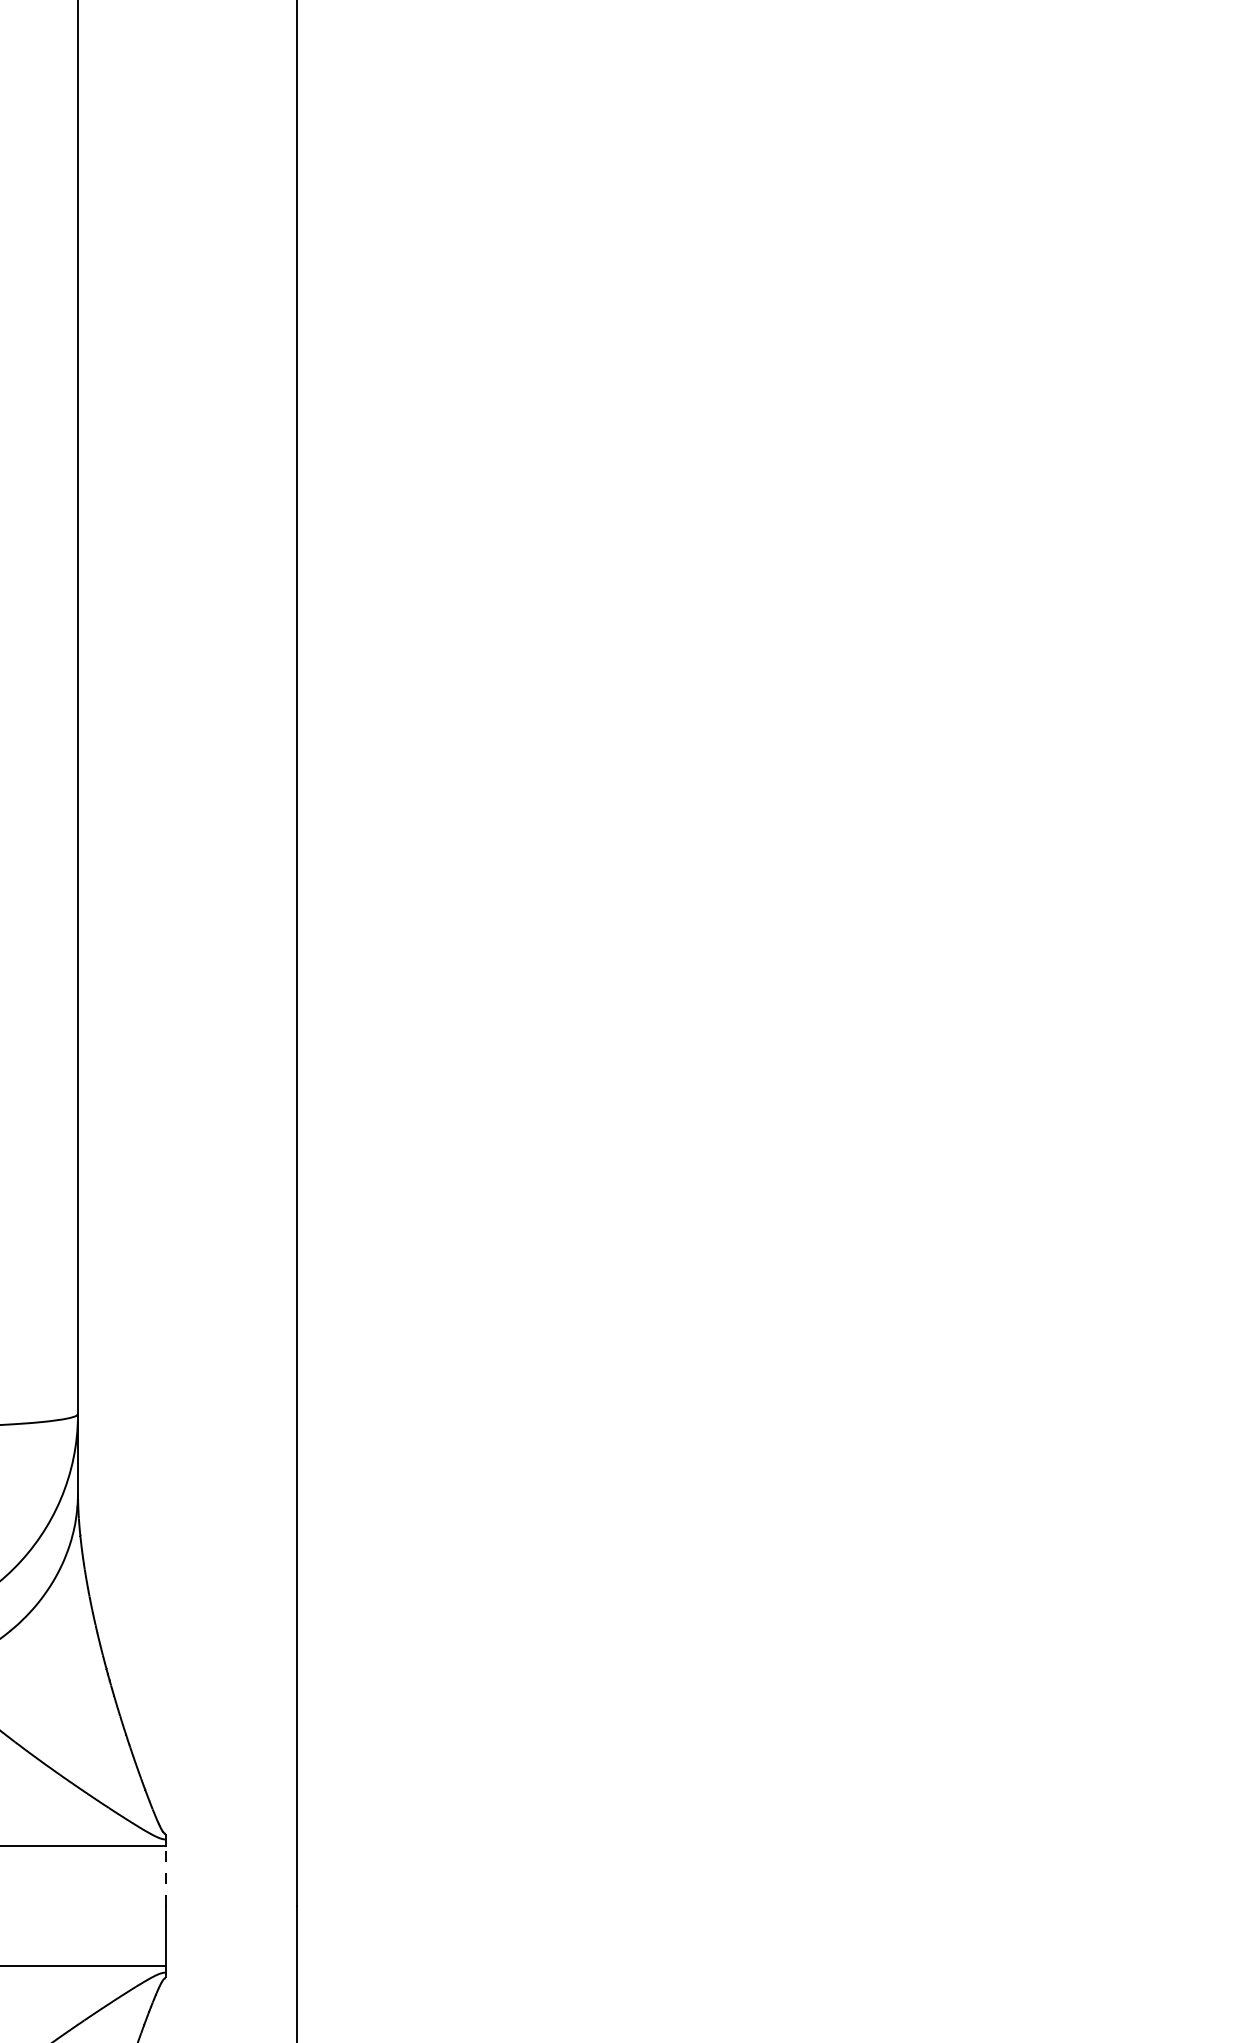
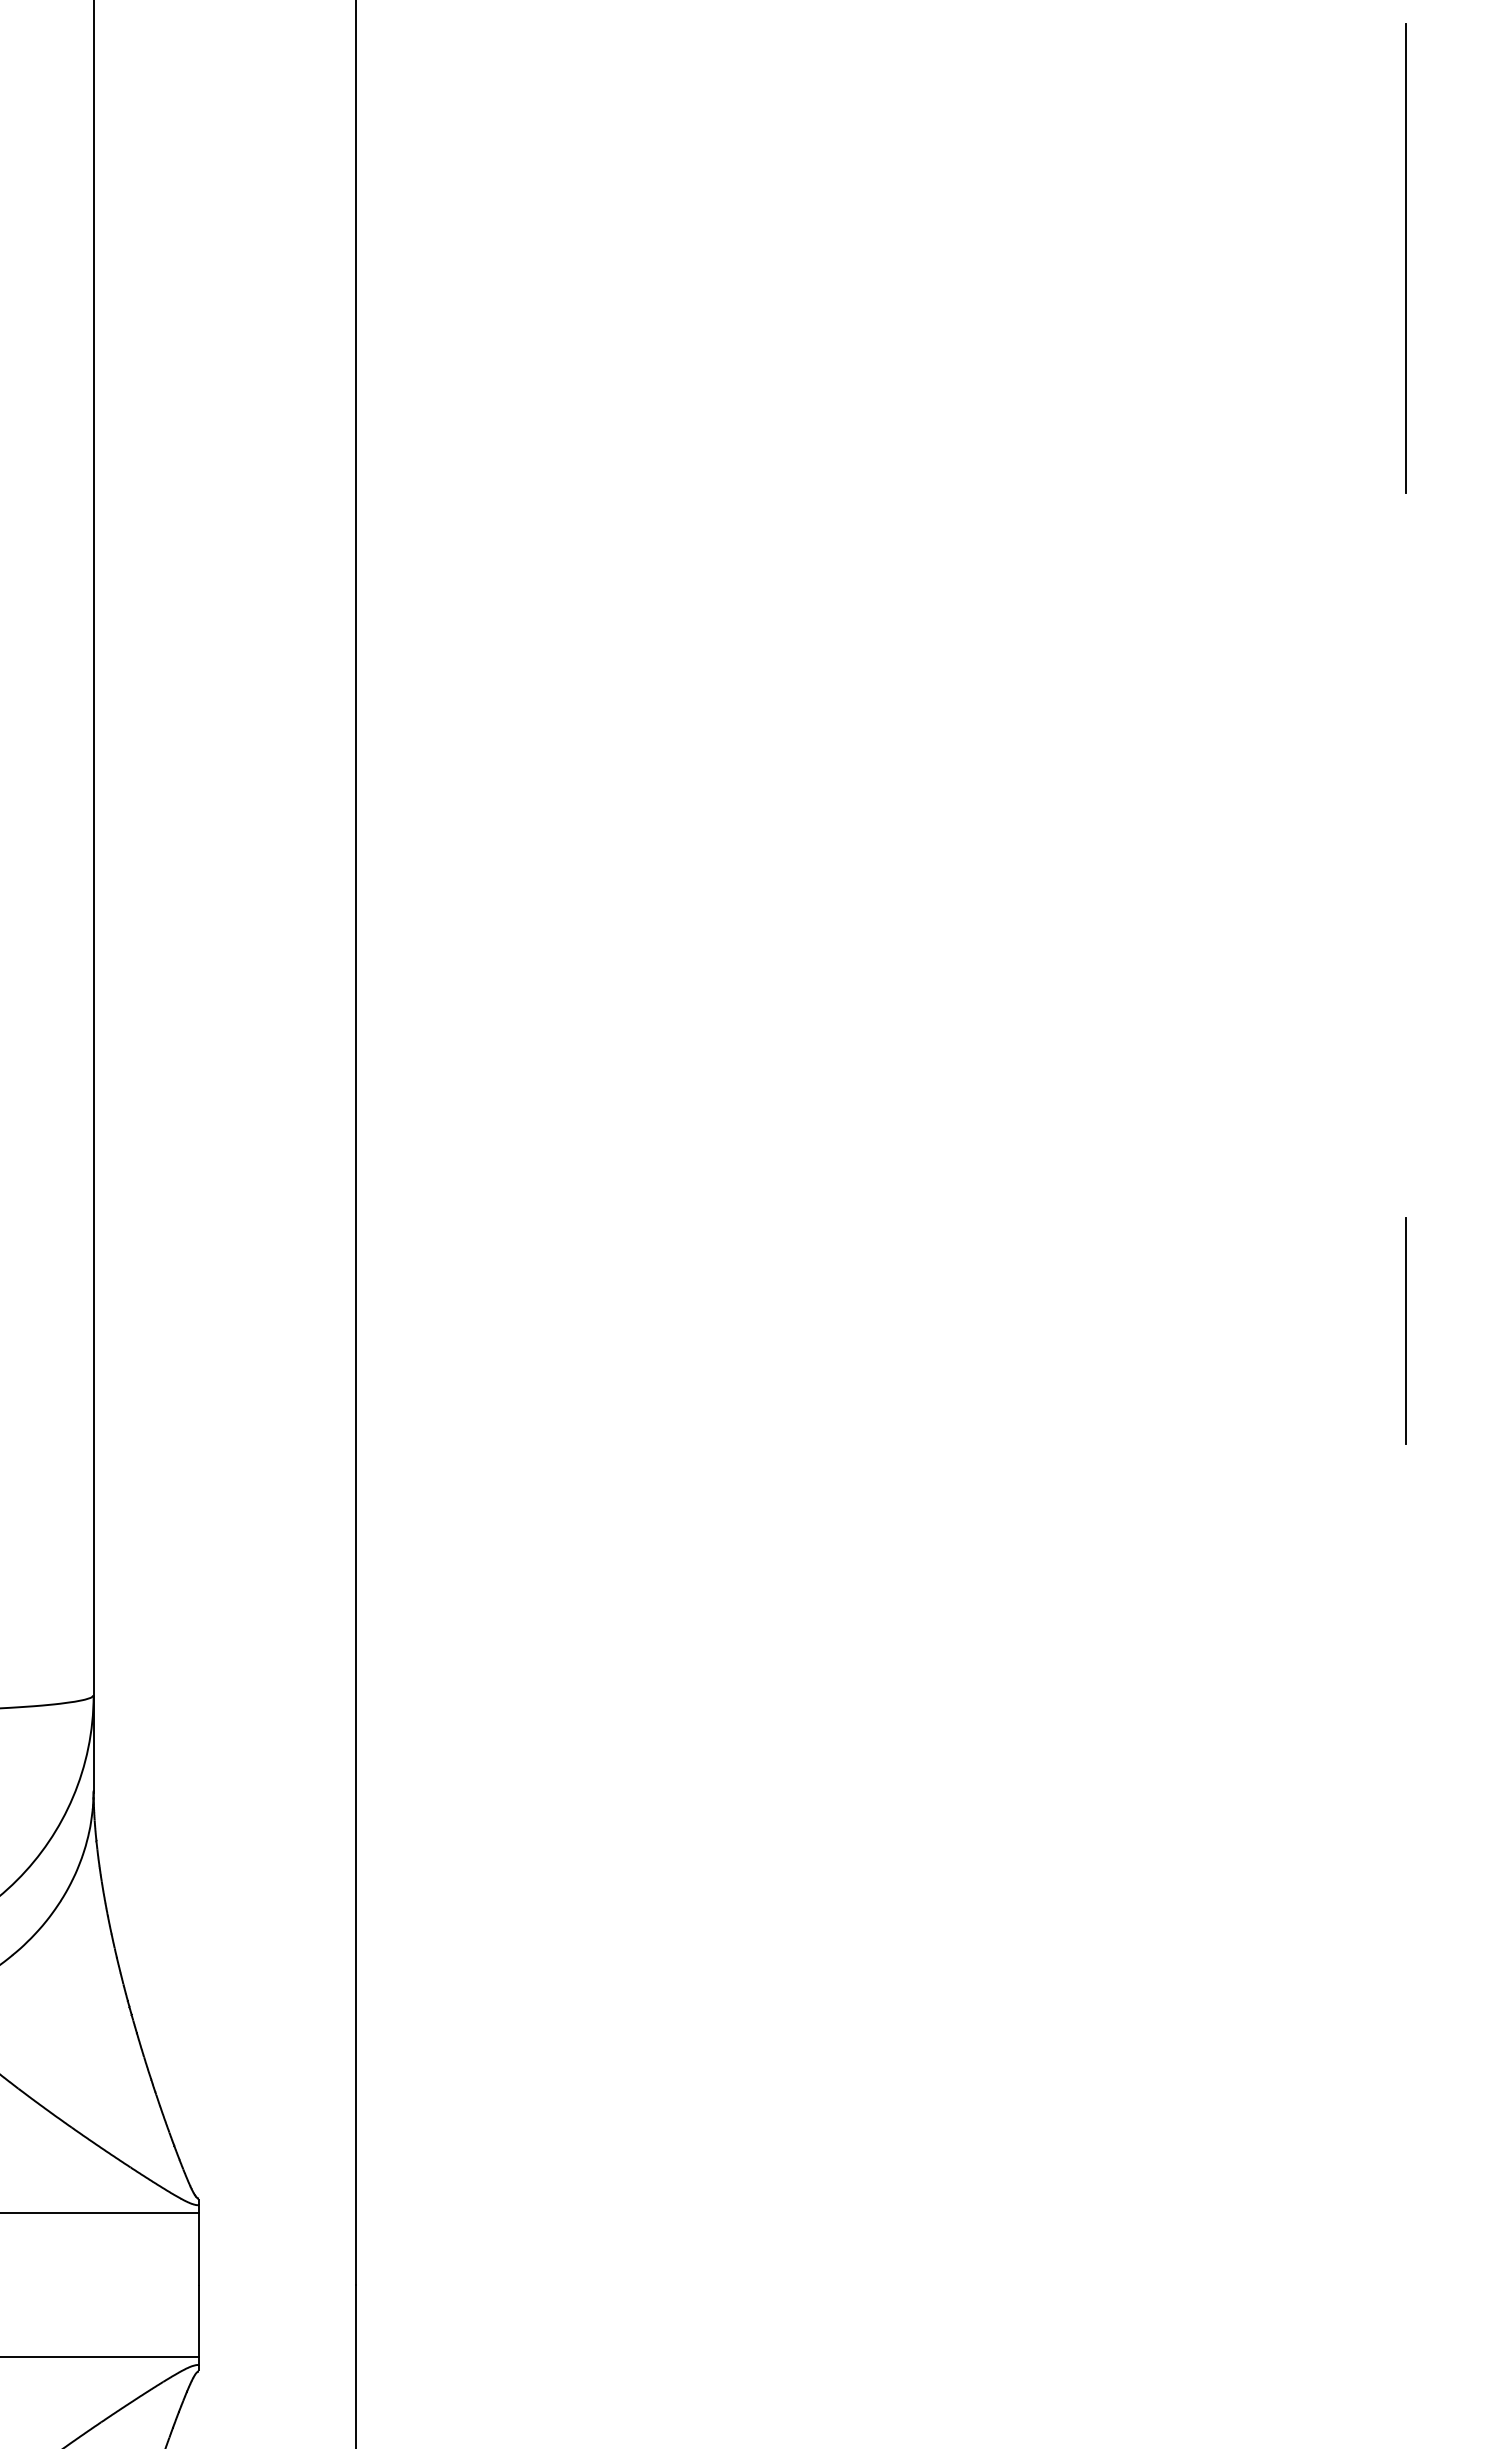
line: (1172, 215) -> (1405, 258), added
line: (1172, 1109) -> (1406, 1330), added
line: (166, 1875) -> (199, 2248), dashed -> solid

